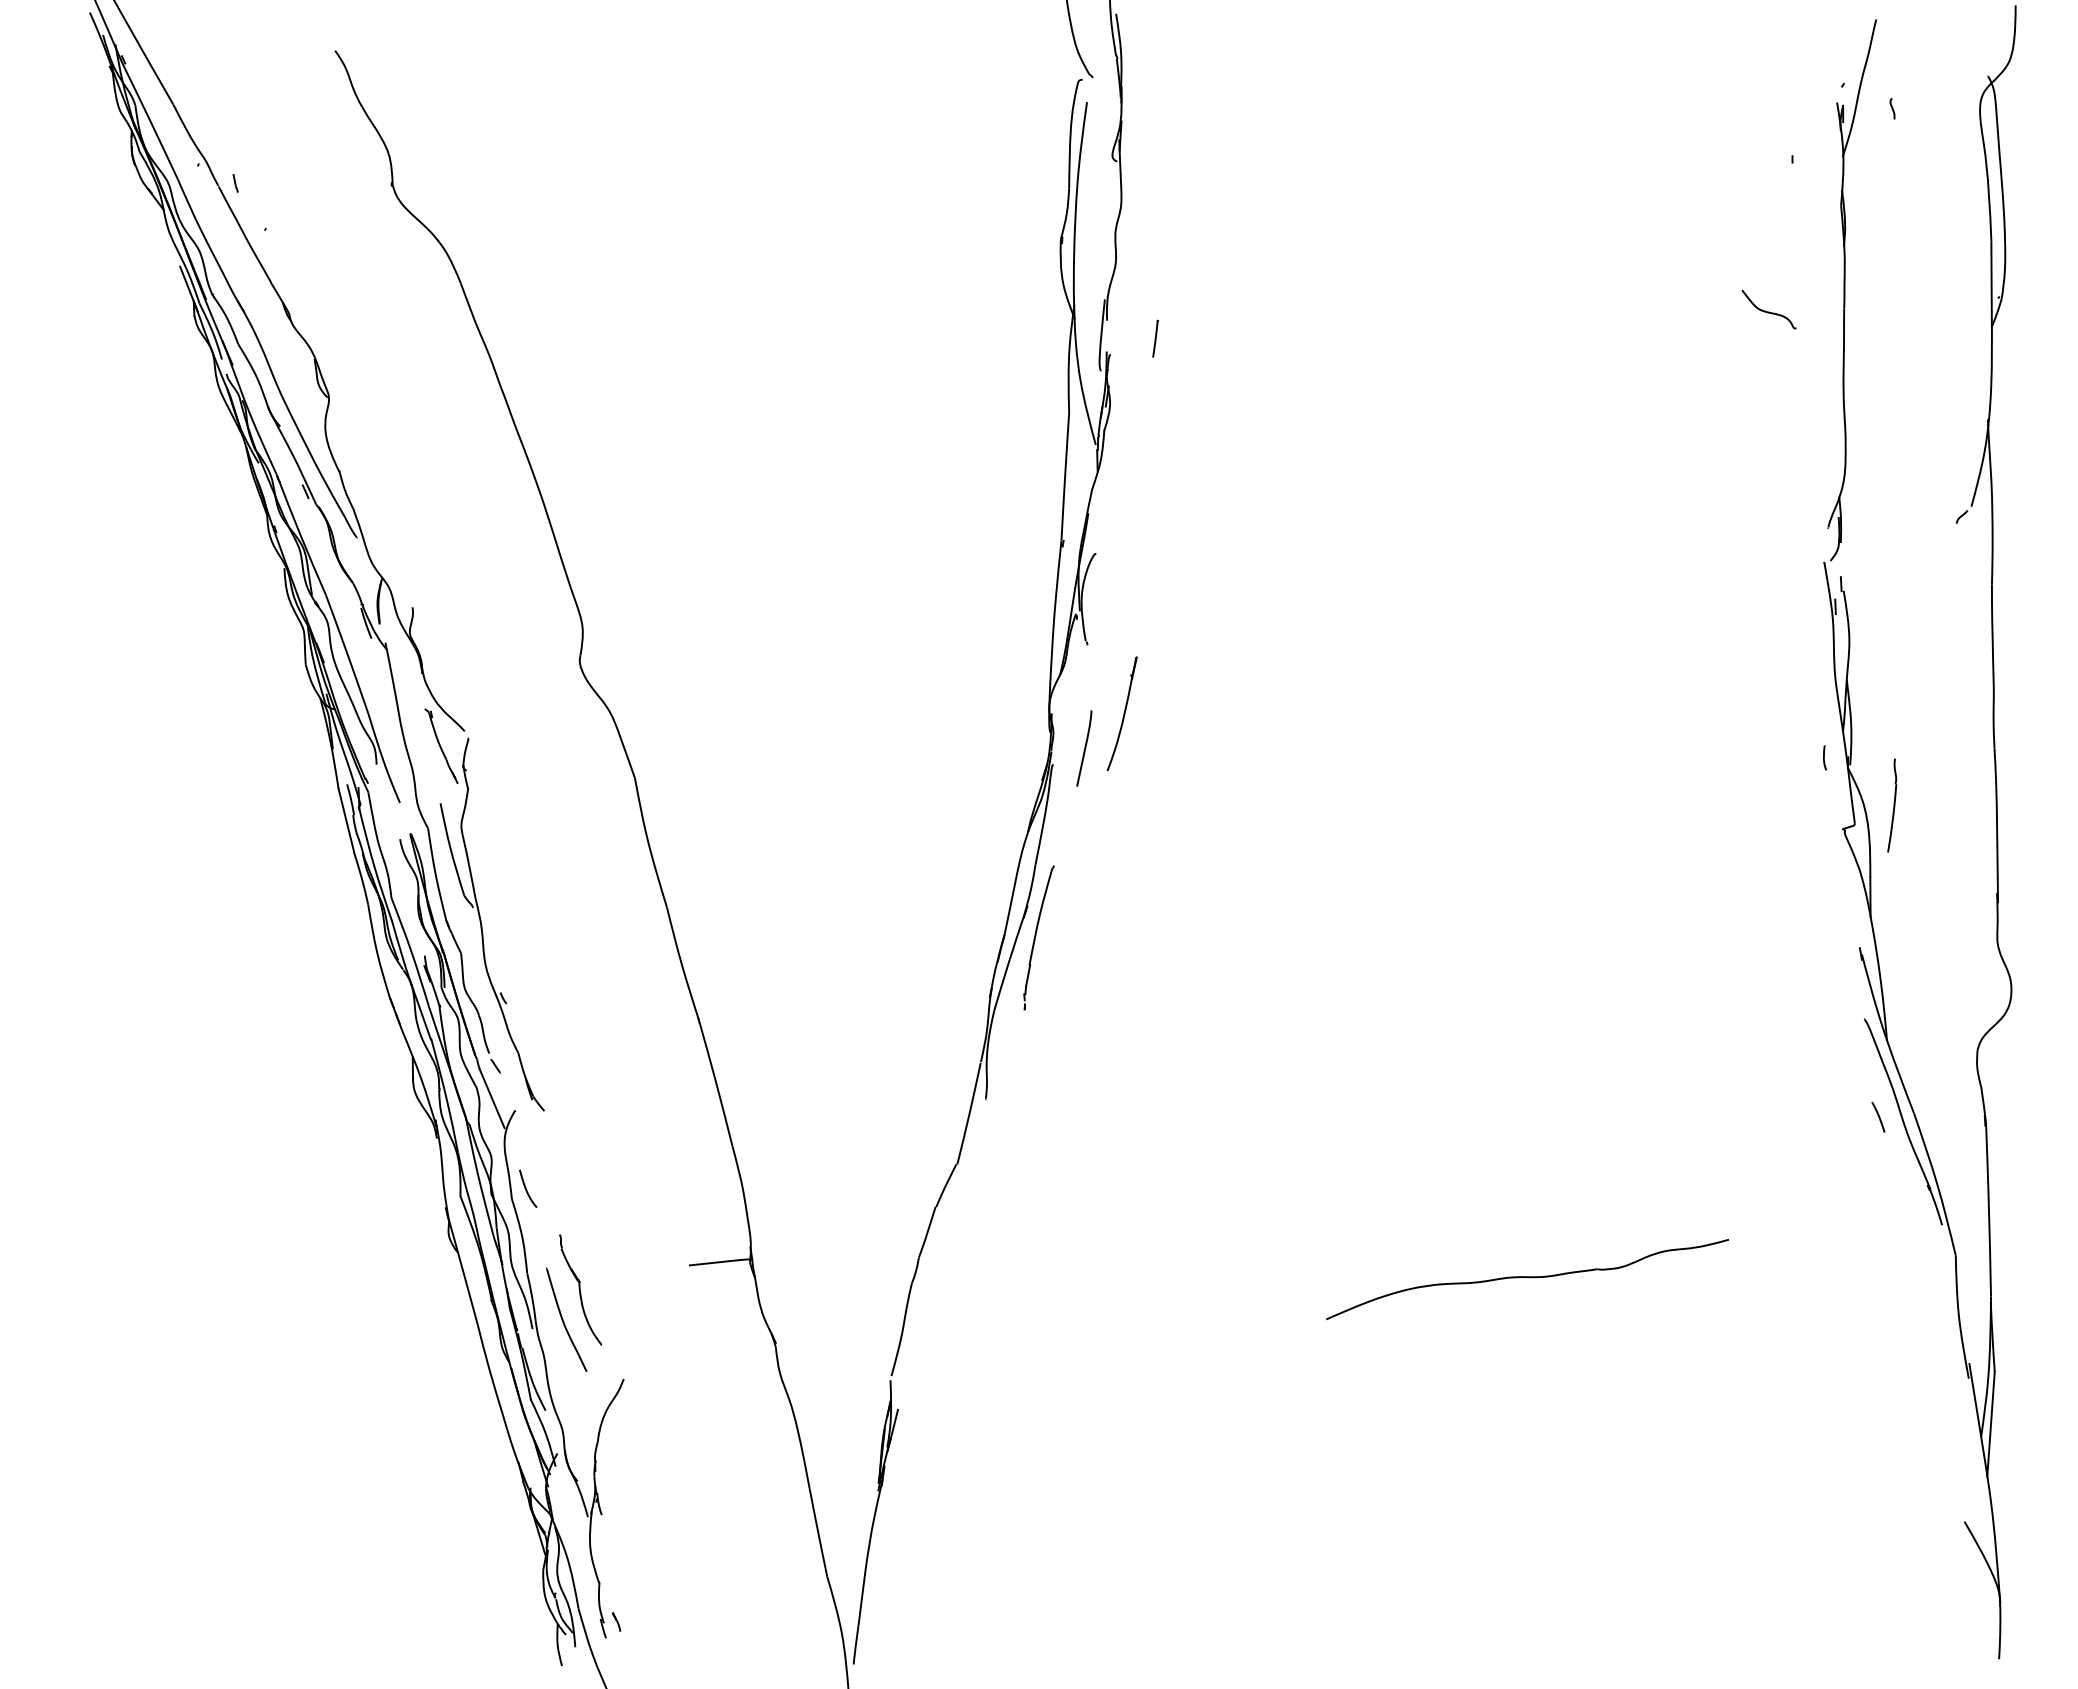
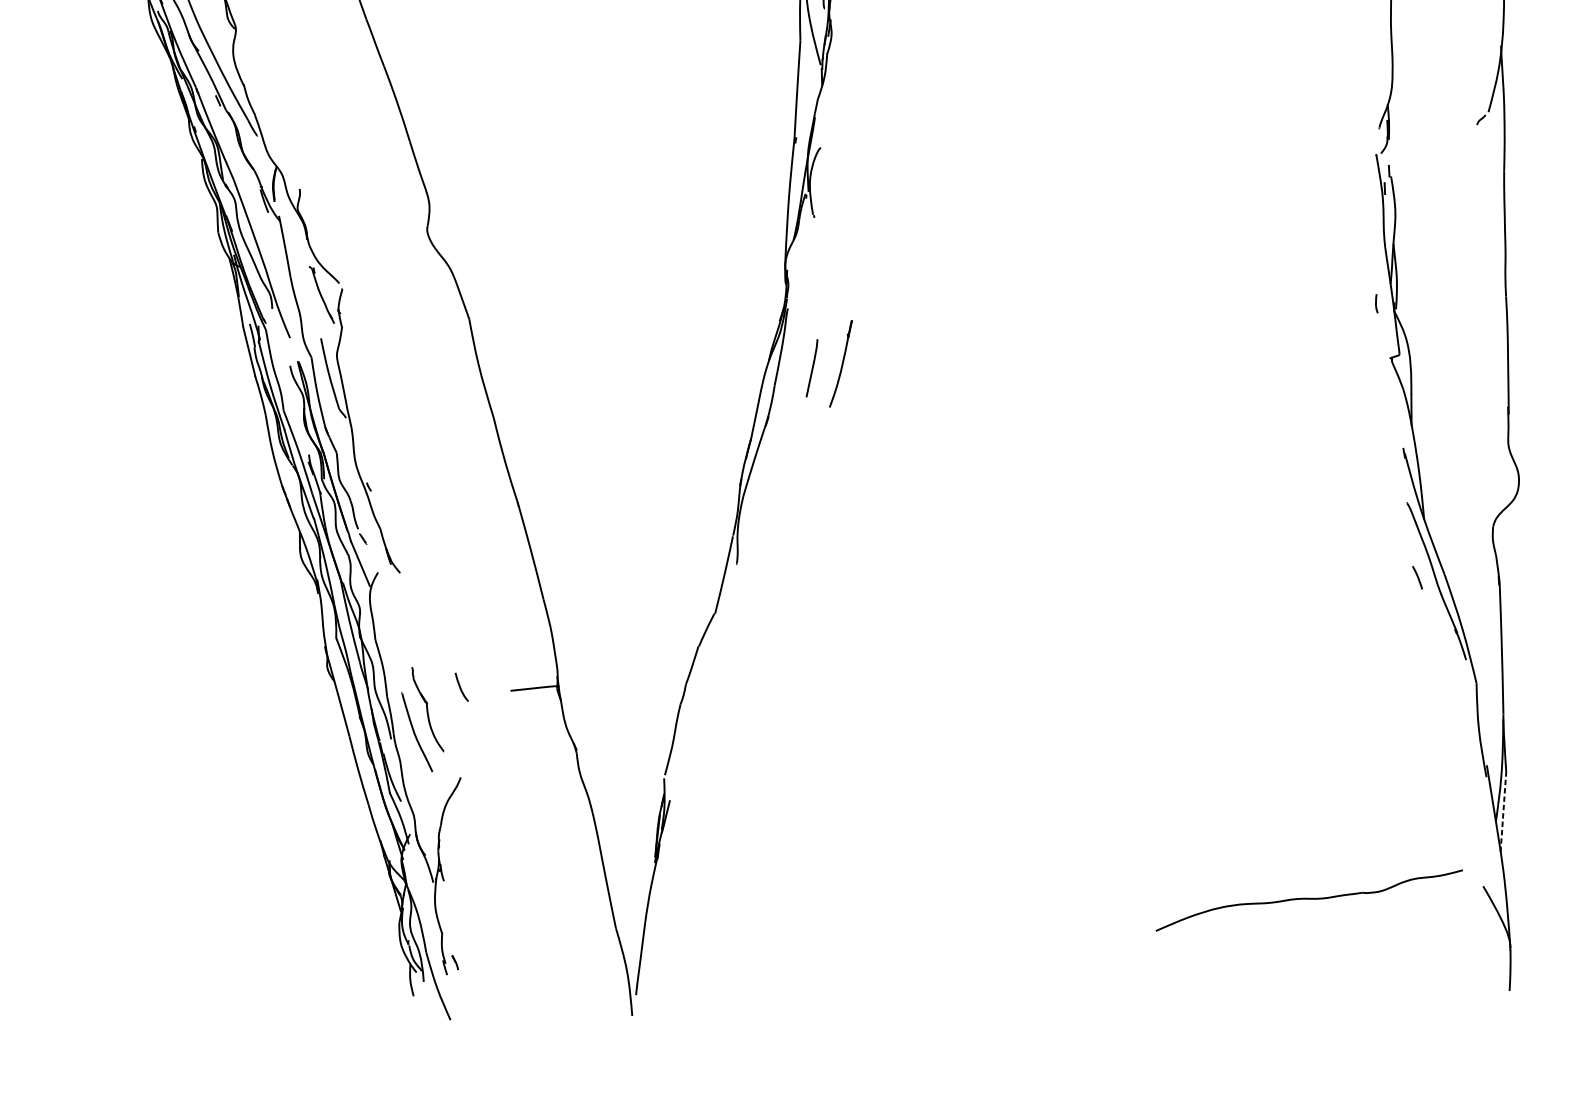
part: (1121, 713) -> (840, 363), moved
curve: (1084, 748) -> (812, 368), moved
part: (1892, 805) -> (1428, 340), removed
part: (1038, 937) -> (777, 440), removed
curve: (527, 1189) -> (461, 687), moved
part: (1527, 1279) -> (1309, 900), moved
line: (1991, 1424) -> (1503, 812), solid -> dashed

